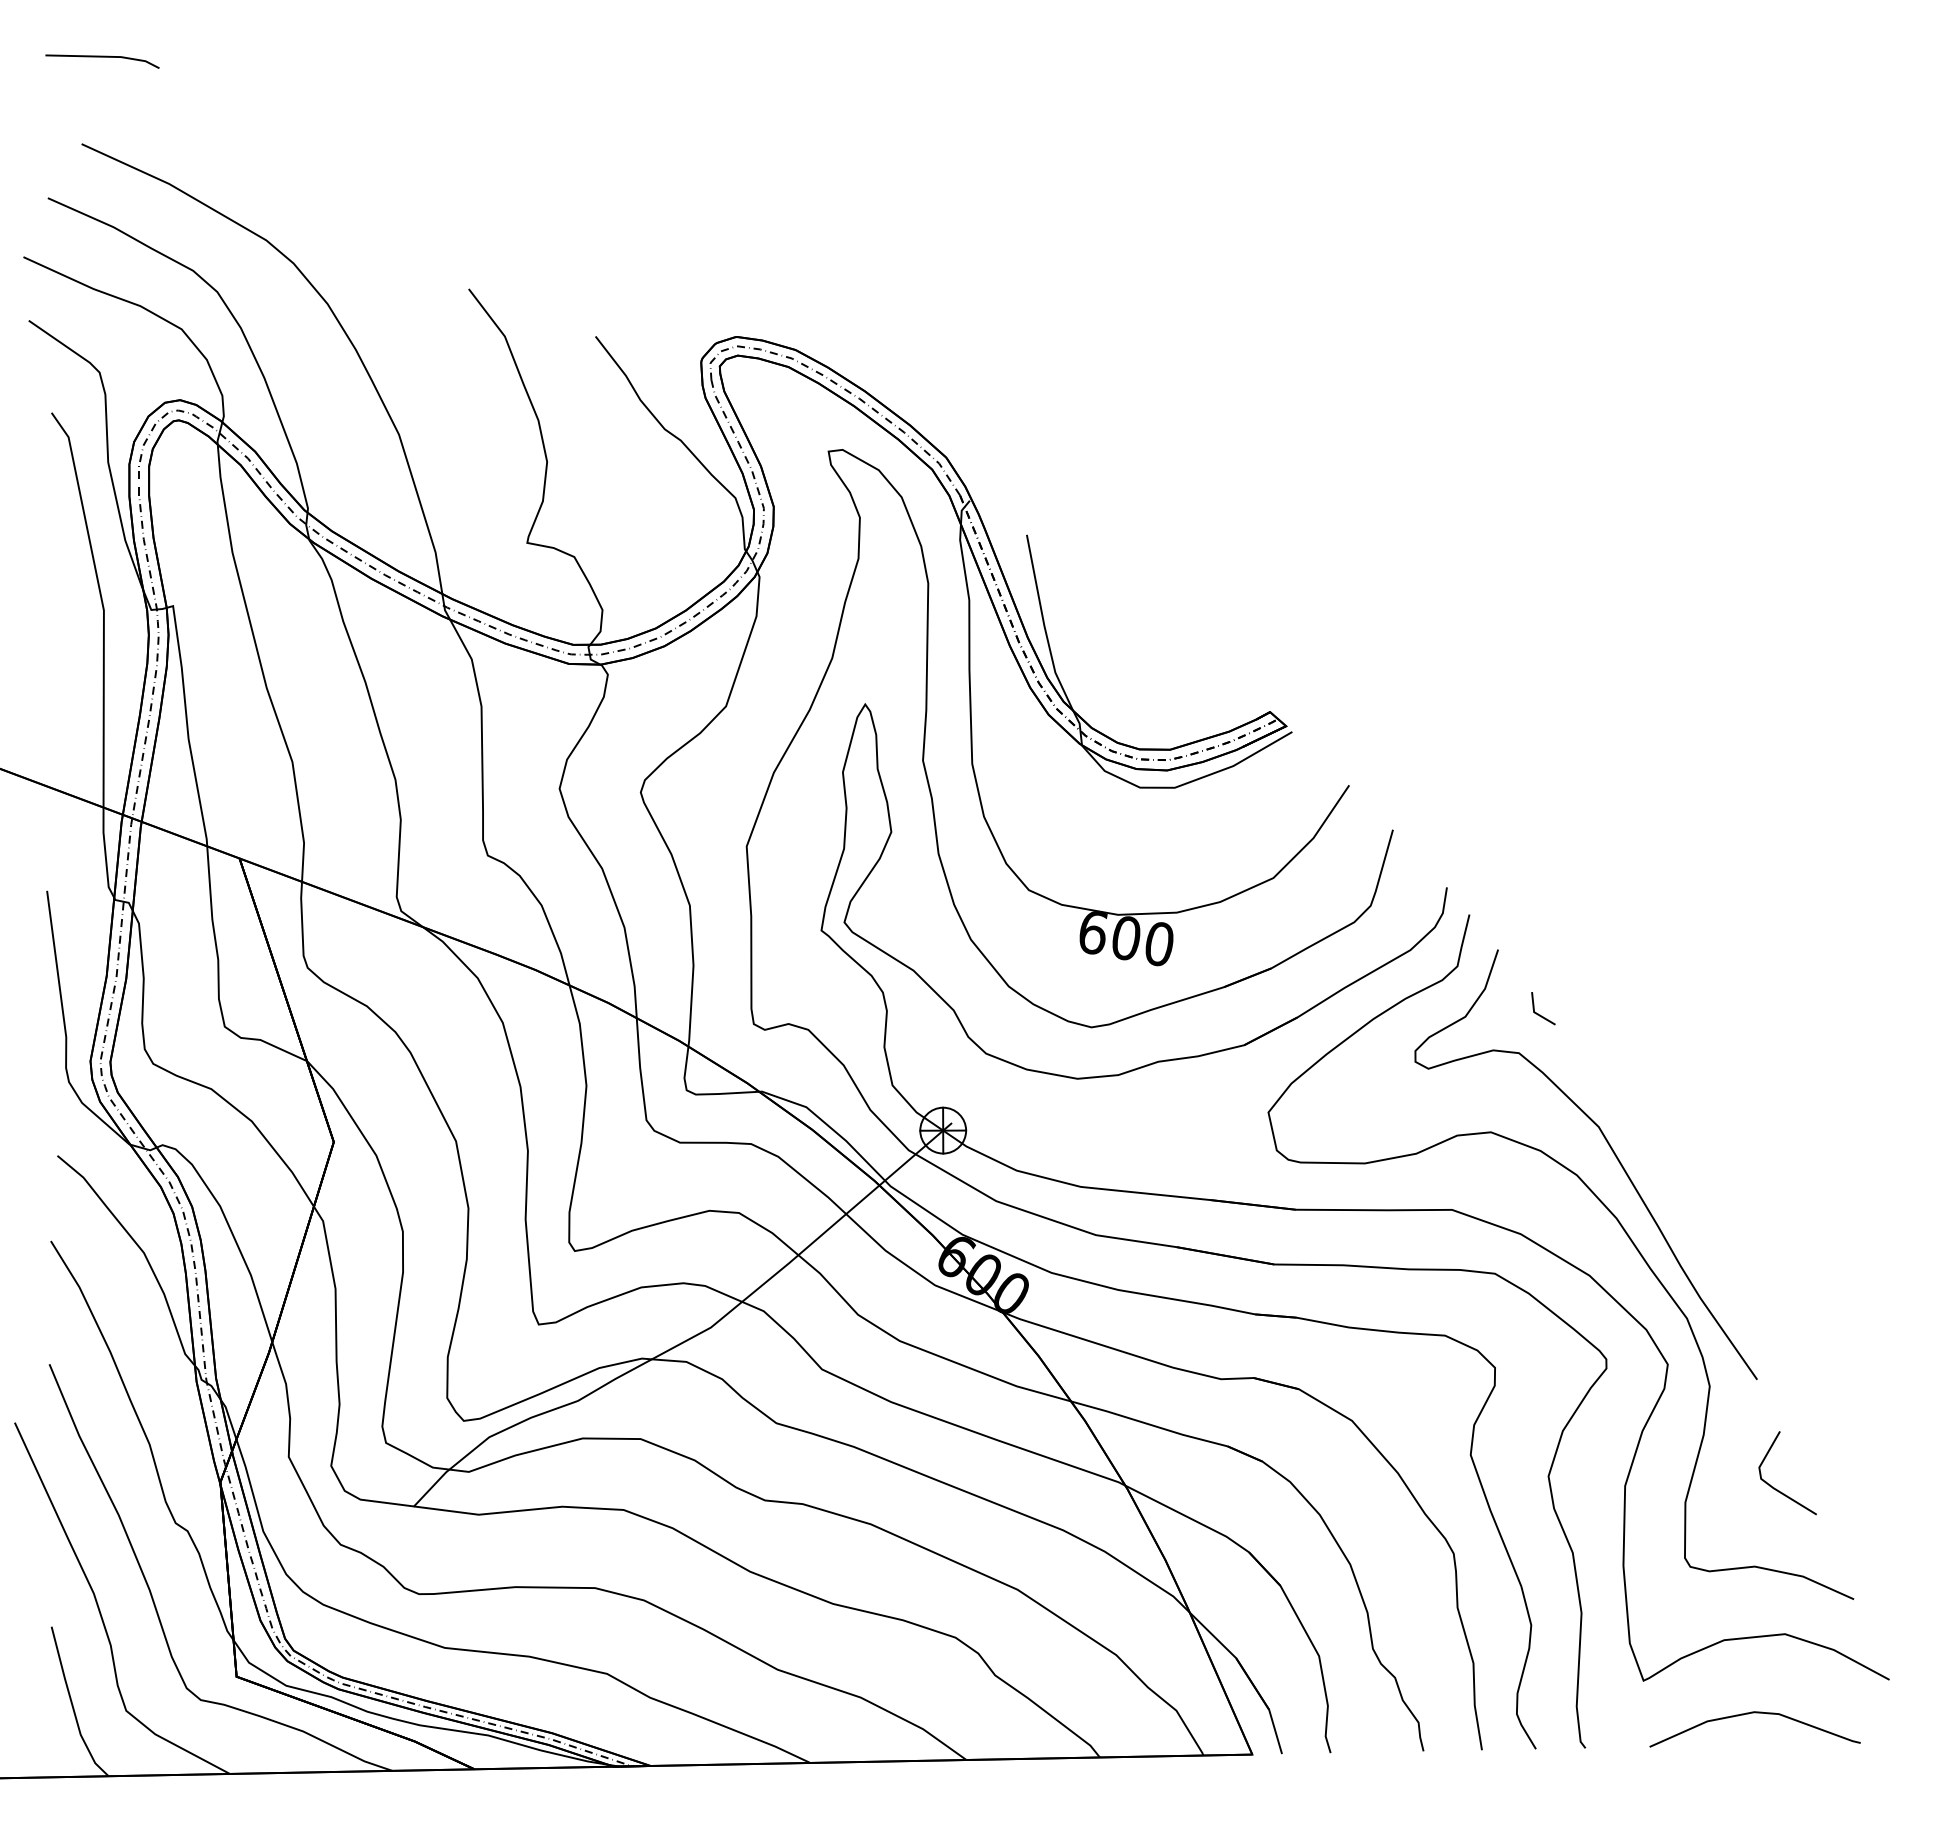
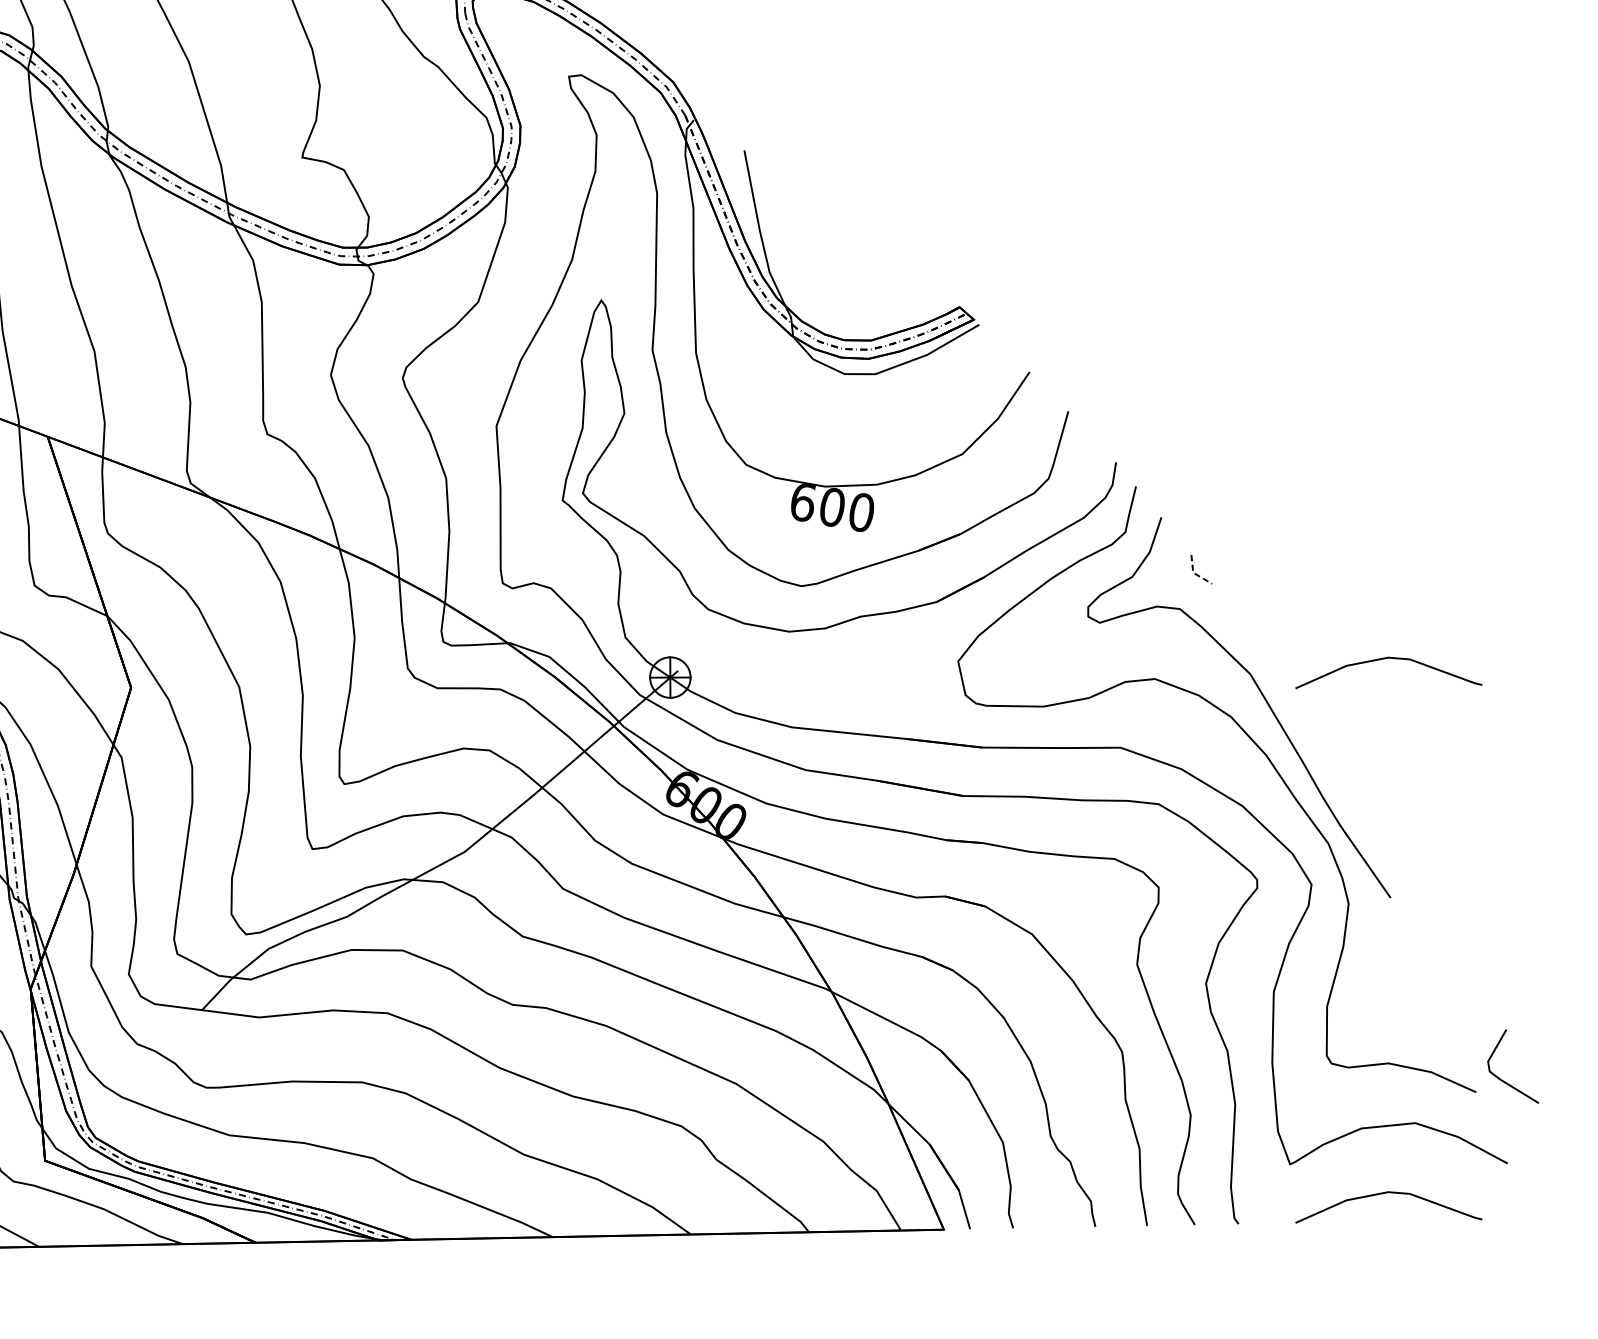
line: (1535, 1013) -> (1194, 573), solid -> dashed
curve: (1754, 1109) -> (1388, 658), added
line: (1776, 1488) -> (1503, 1080), moved

